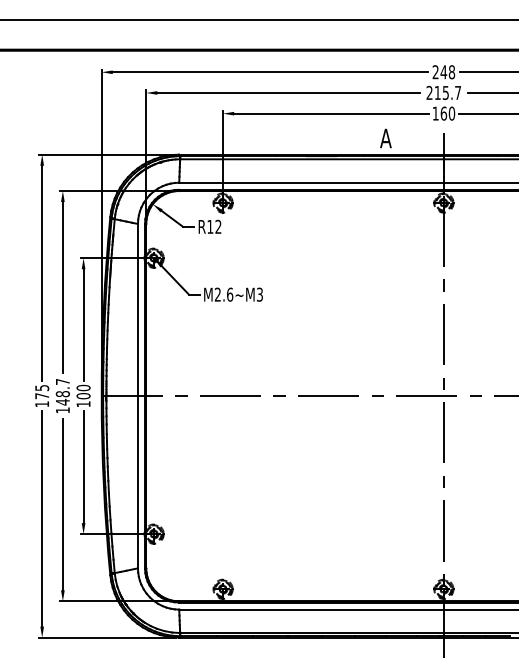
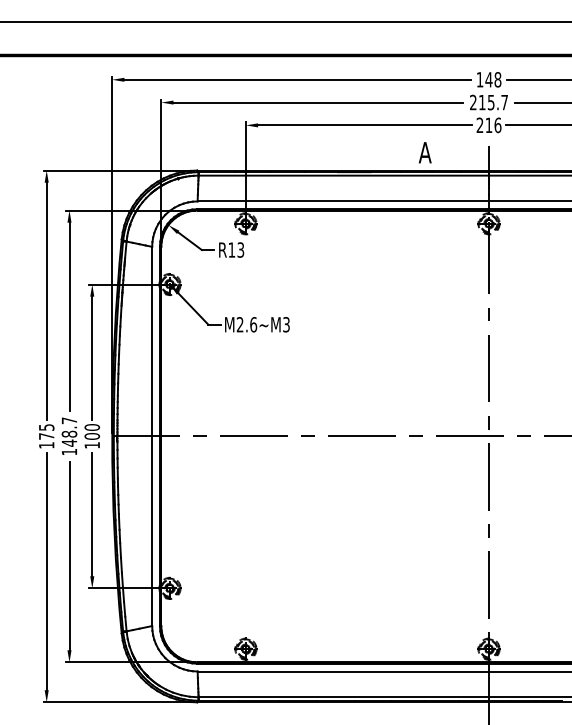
text: (435, 72) -> (479, 79), 248 -> 148
text: (443, 113) -> (488, 125), 160 -> 216
text: (218, 226) -> (240, 249), R12 -> R13

